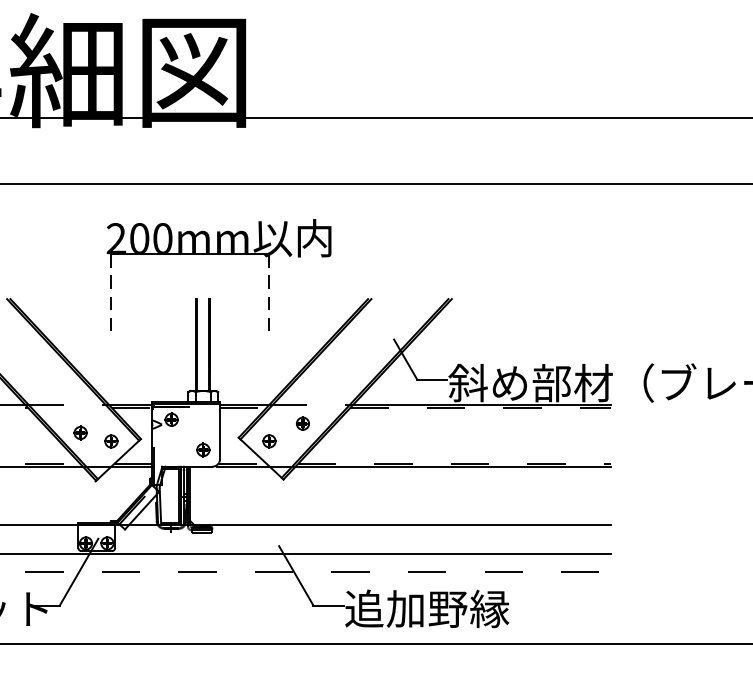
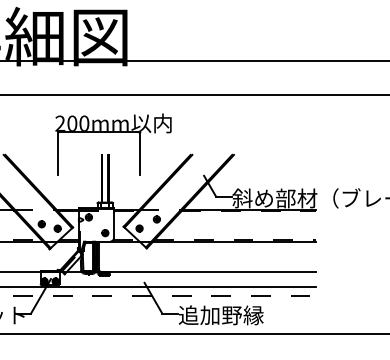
line: (110, 296) -> (57, 153), dashed -> solid
line: (269, 296) -> (139, 153), dashed -> solid

